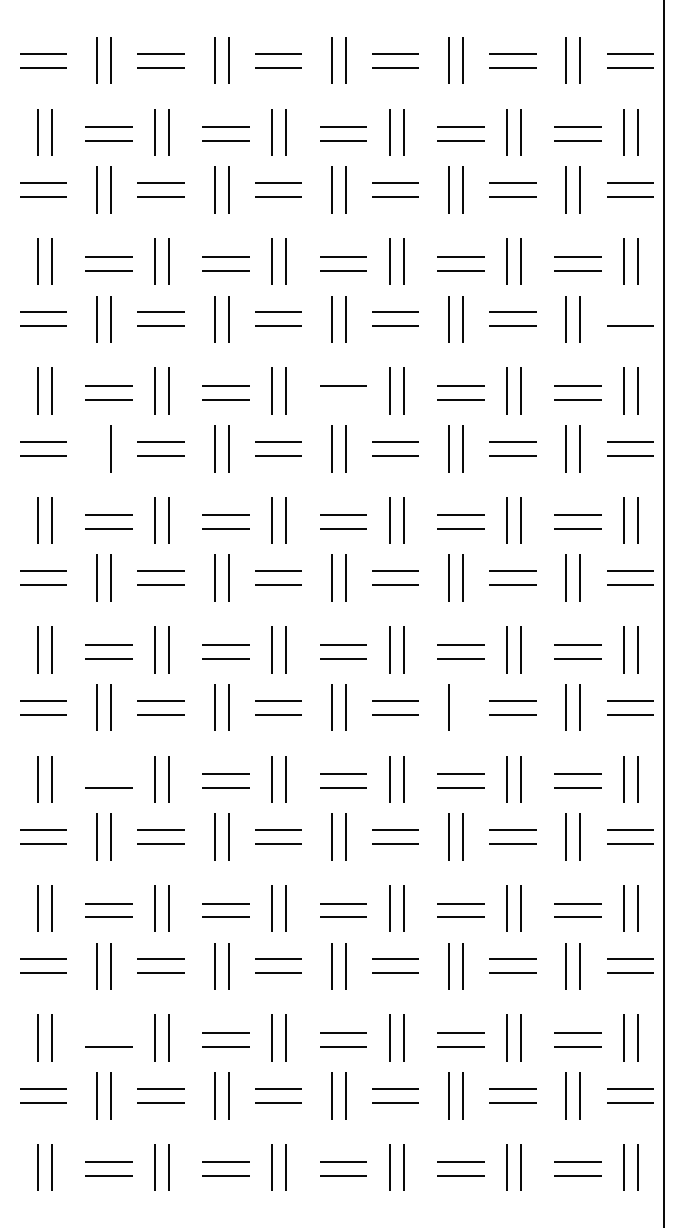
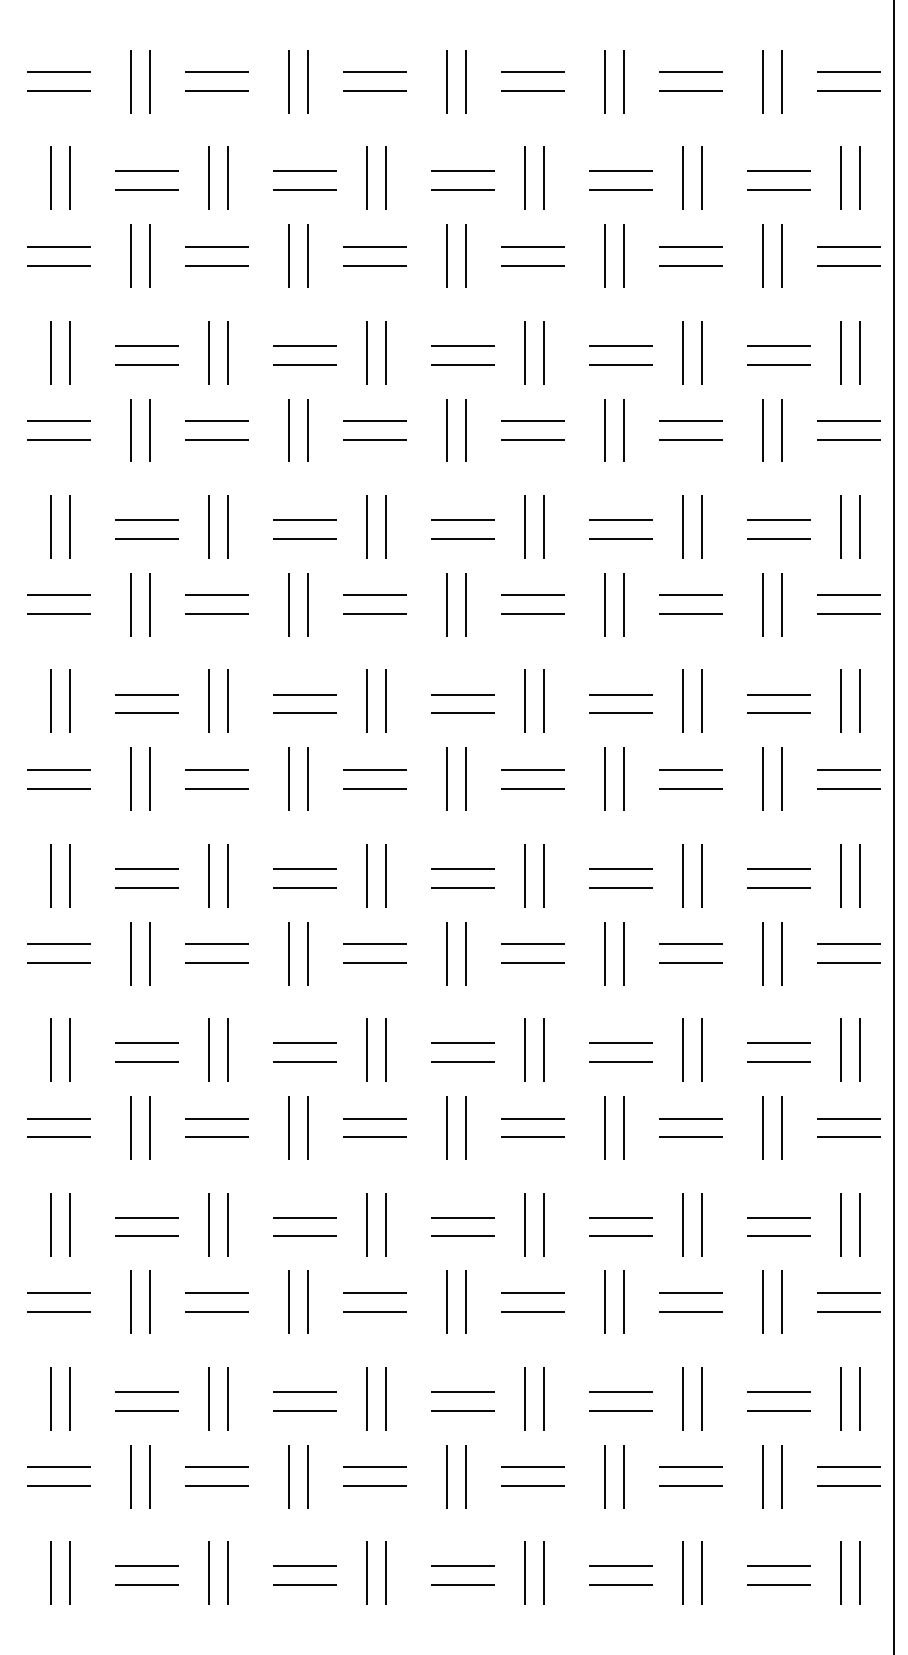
line: (630, 311) -> (849, 419), added
line: (343, 399) -> (462, 538), added
line: (96, 448) -> (129, 604), added
line: (462, 707) -> (623, 953), added
line: (108, 773) -> (146, 1042), added
line: (108, 1032) -> (146, 1391), added

